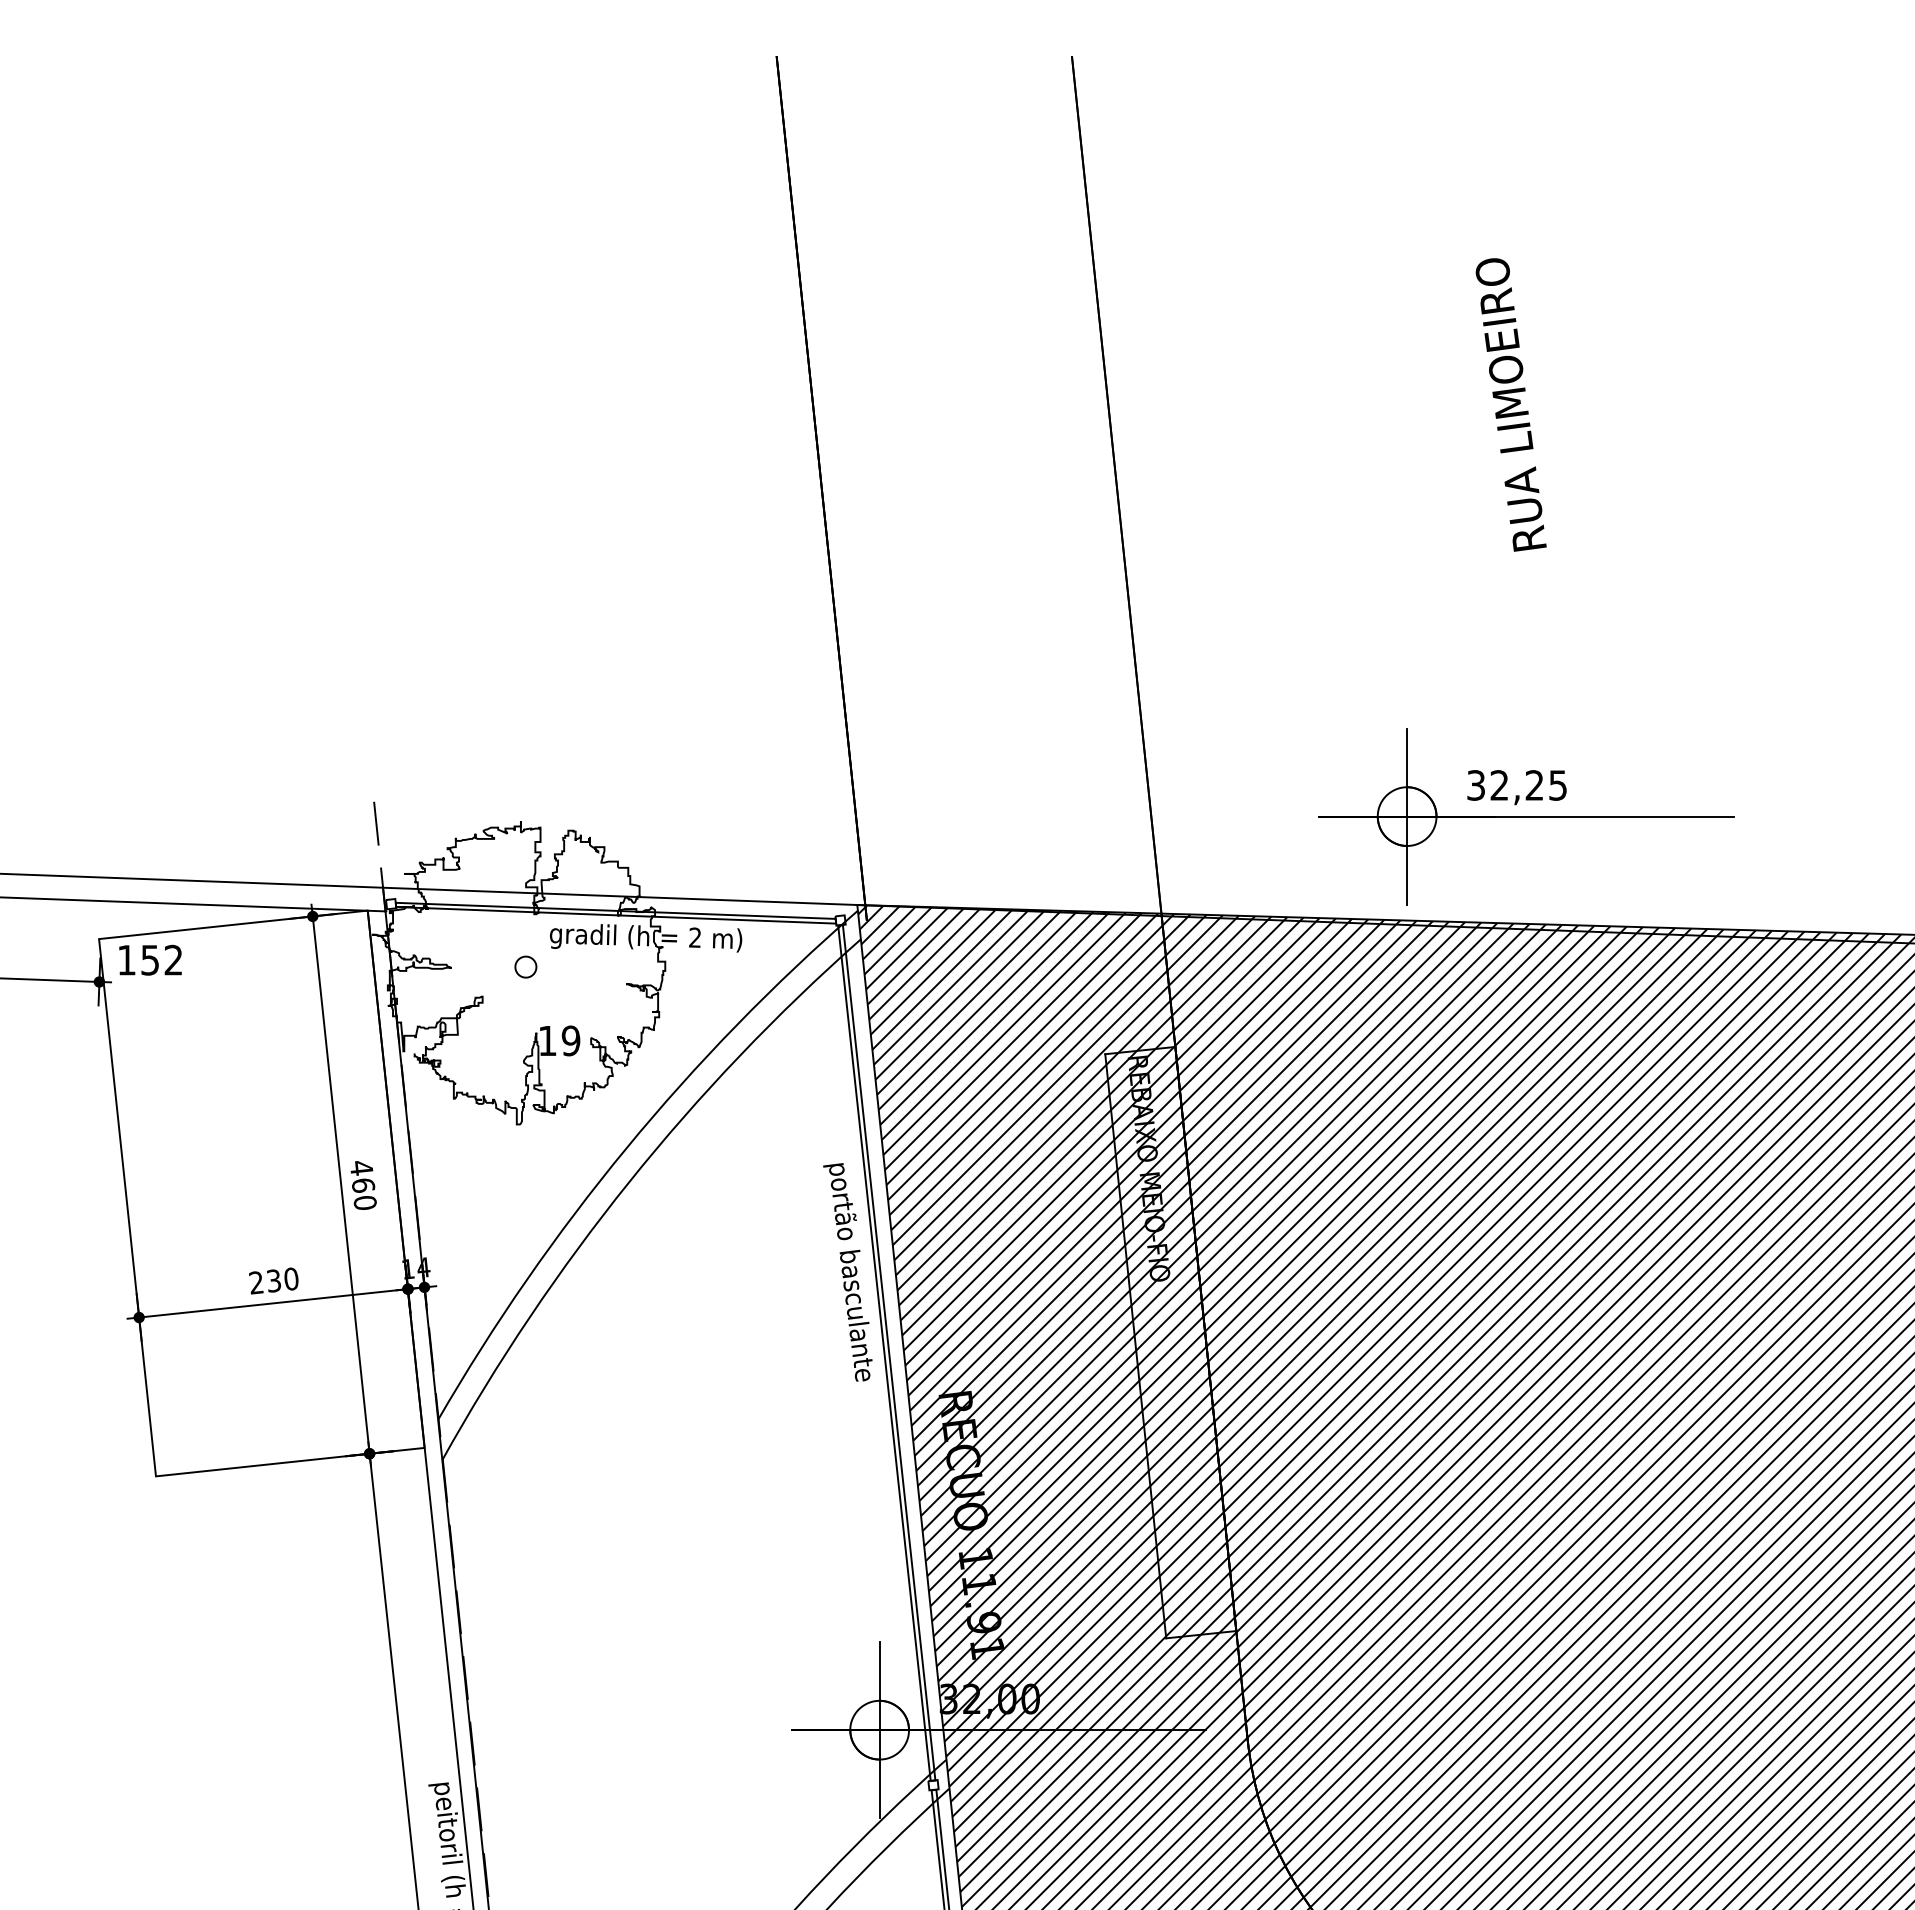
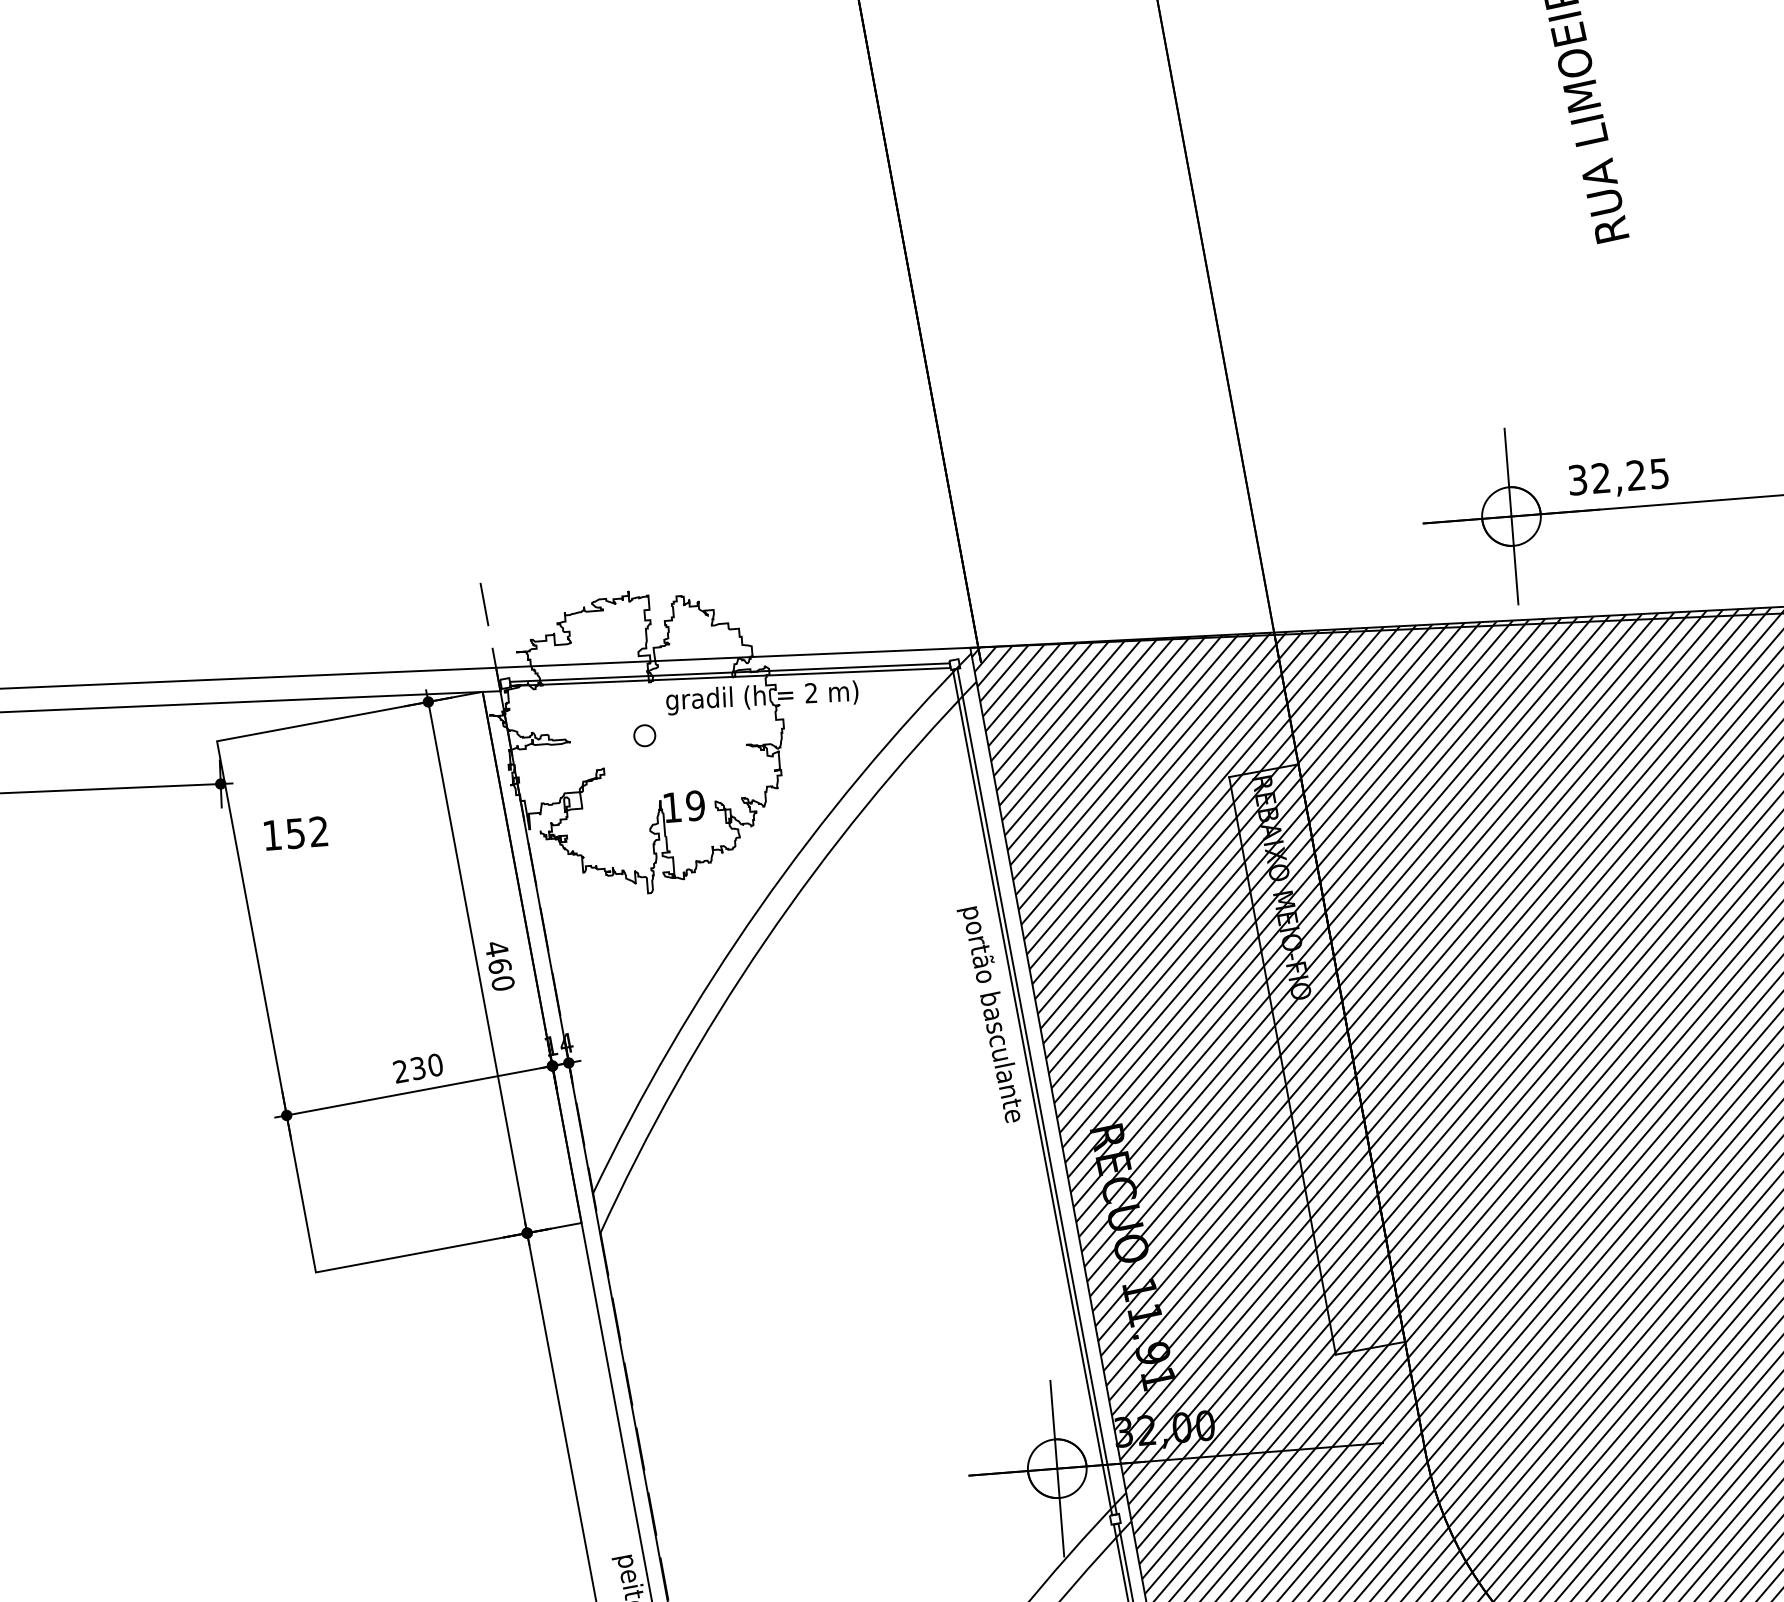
text: (150, 959) -> (295, 832), moved

